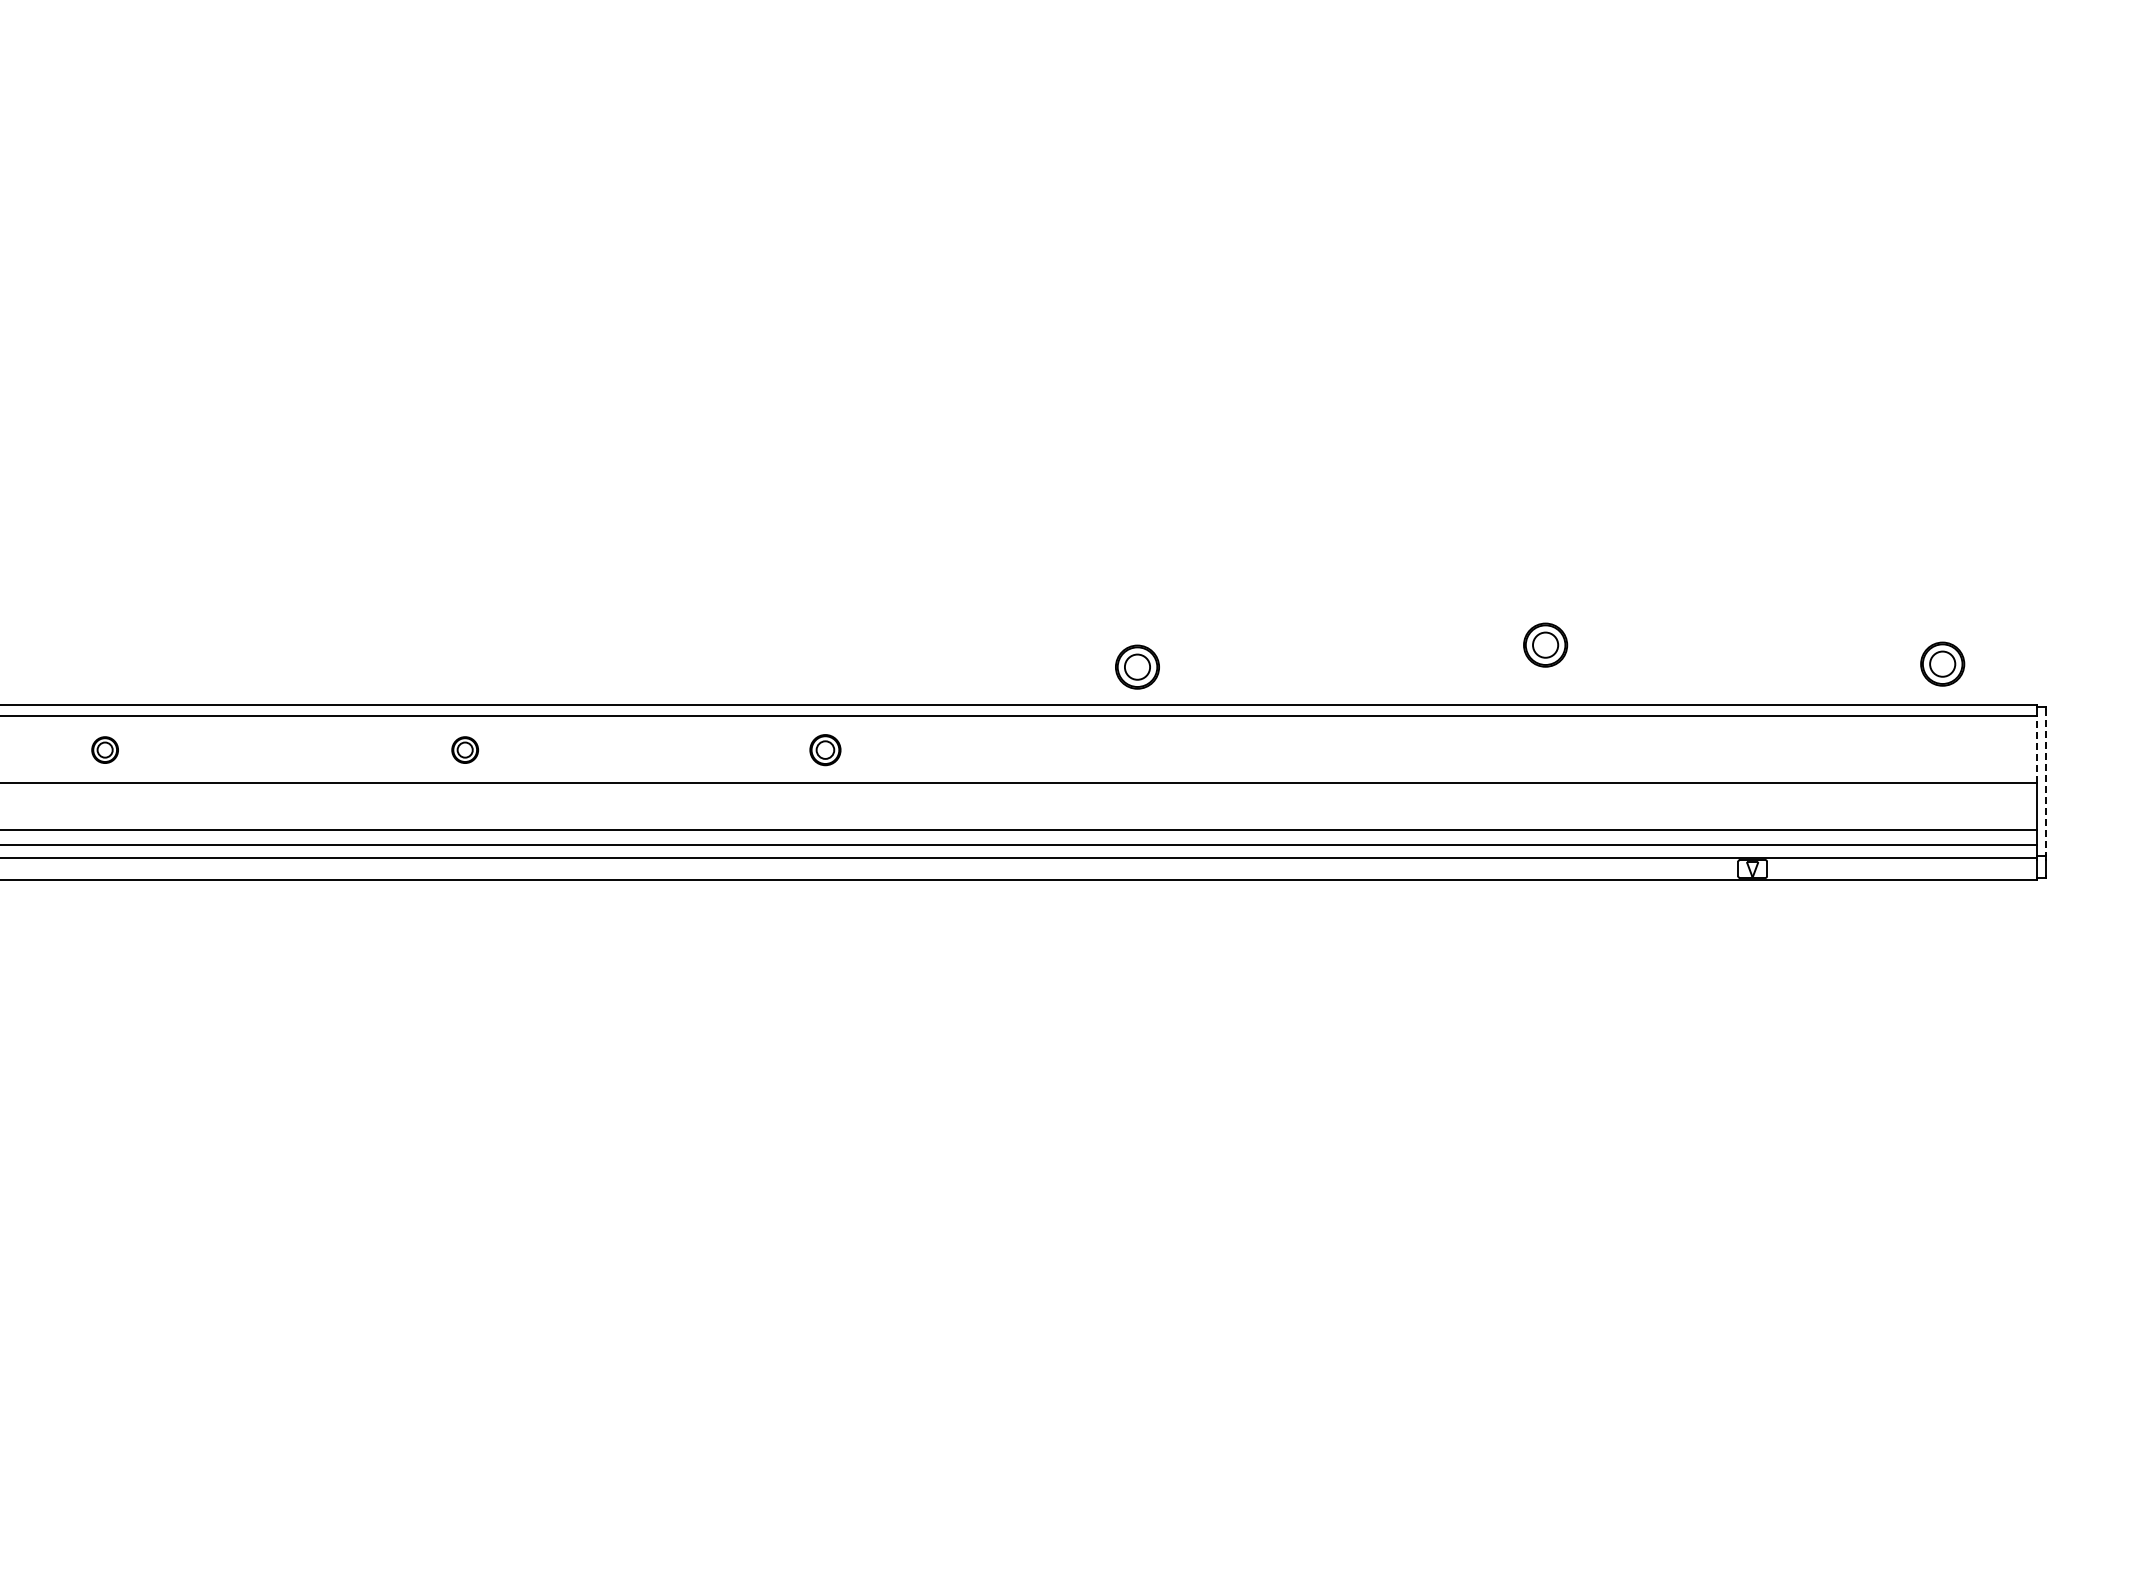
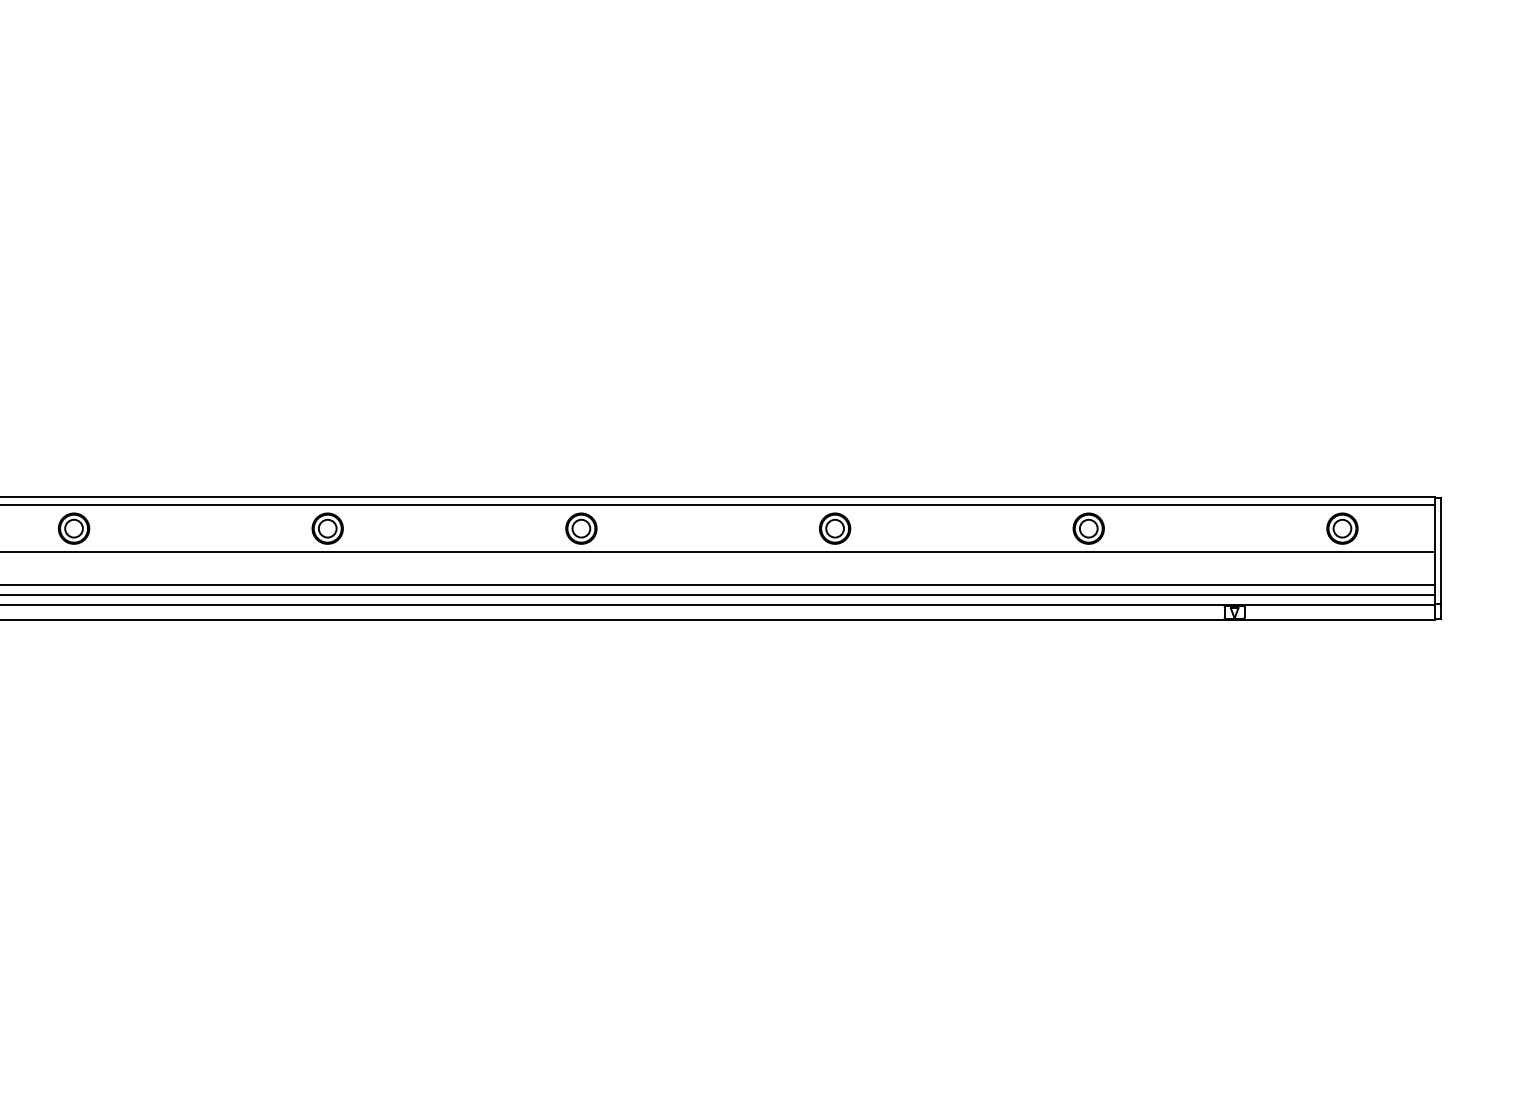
part: (1545, 644) -> (1088, 528), moved
part: (1942, 663) -> (1342, 528), moved
part: (1137, 666) -> (835, 528), moved
line: (2037, 748) -> (1435, 527), dashed -> solid
part: (104, 749) -> (73, 528), size x1.67
part: (464, 749) -> (327, 528), size x1.67
part: (825, 749) -> (581, 528), size x1.43
line: (2046, 781) -> (1441, 550), dashed -> solid

